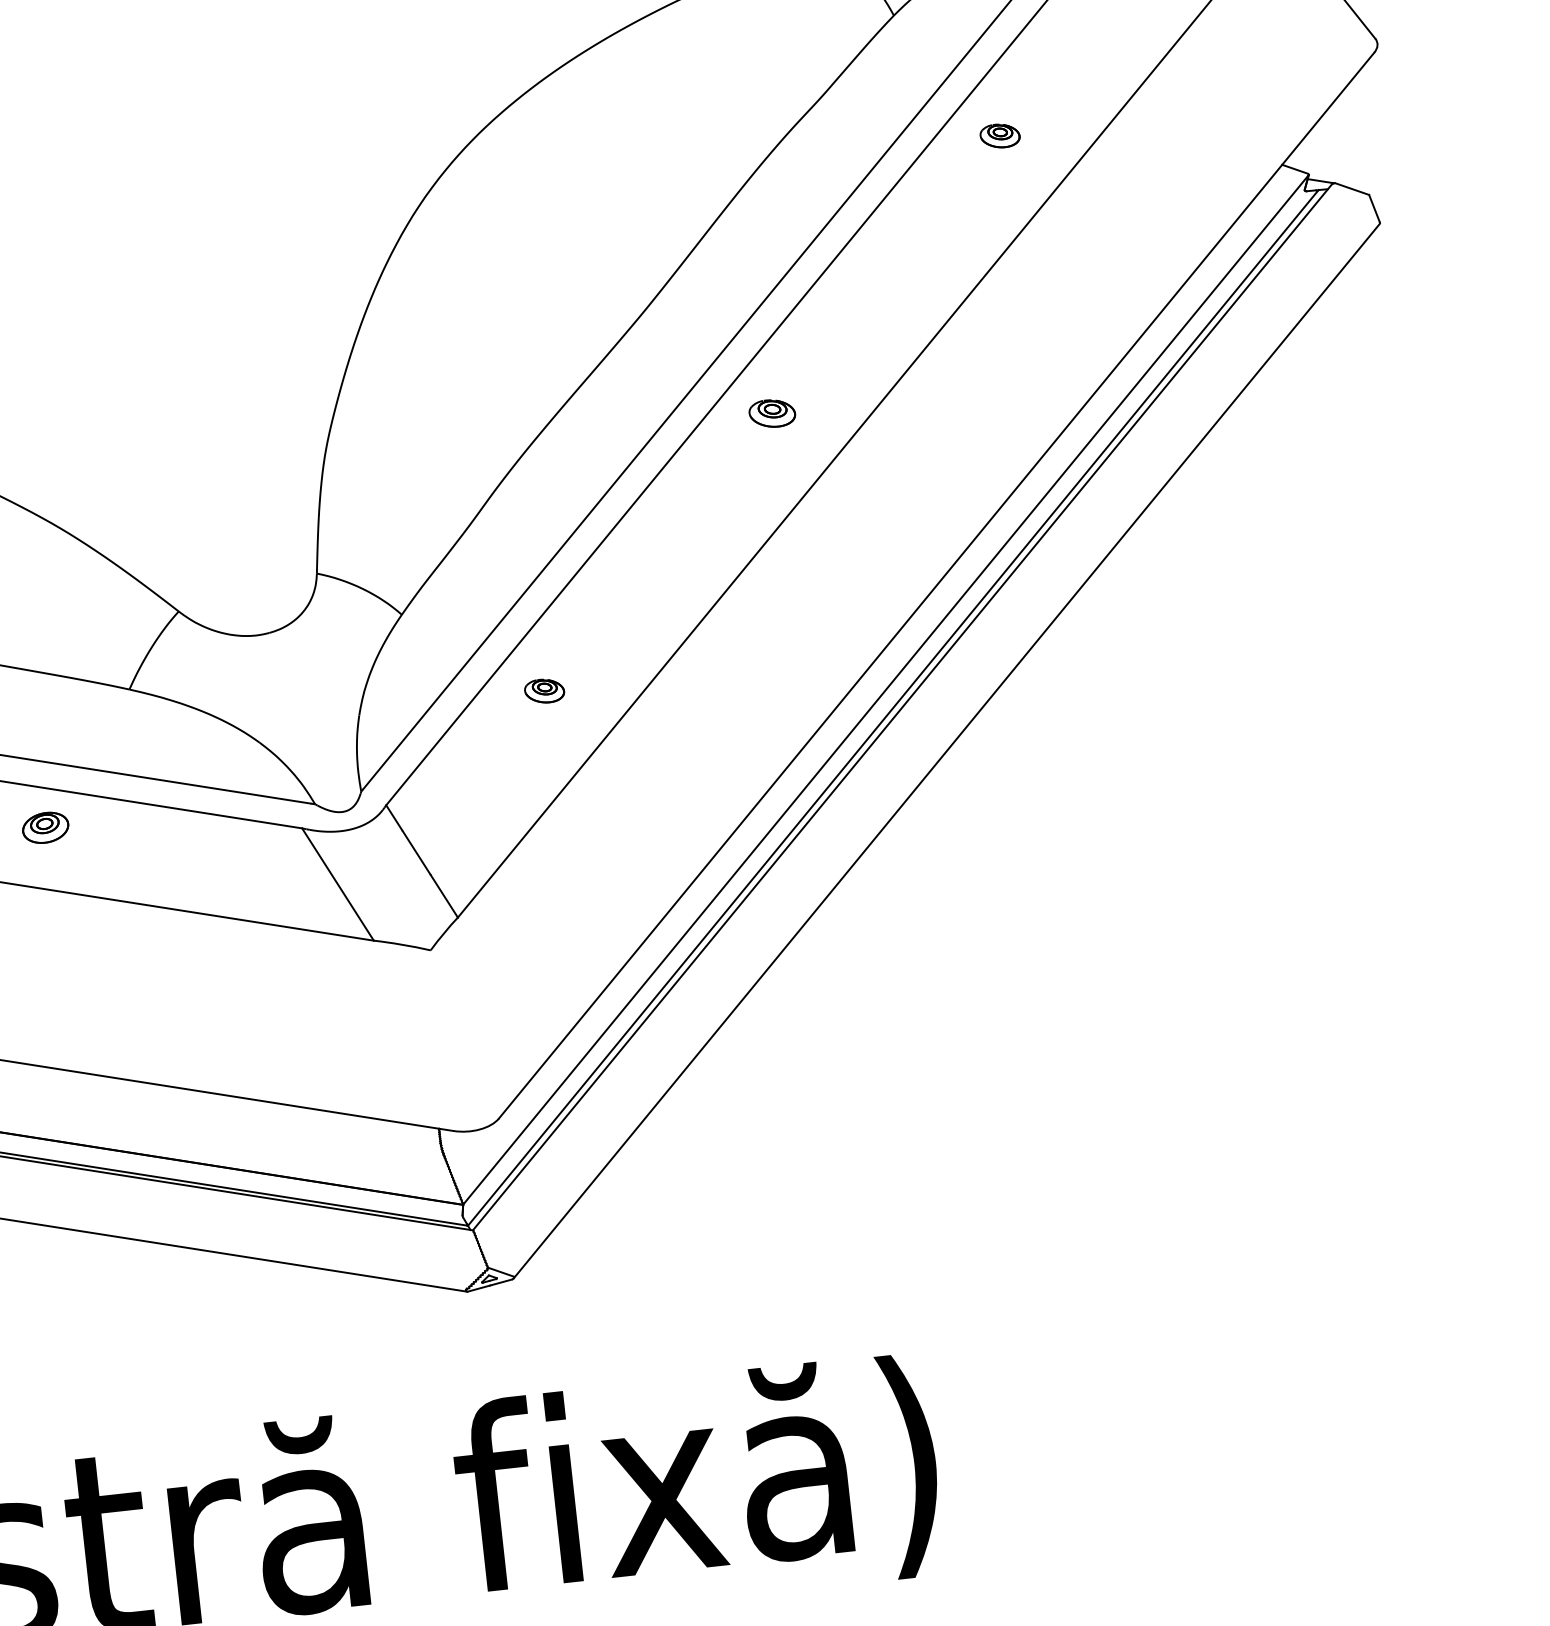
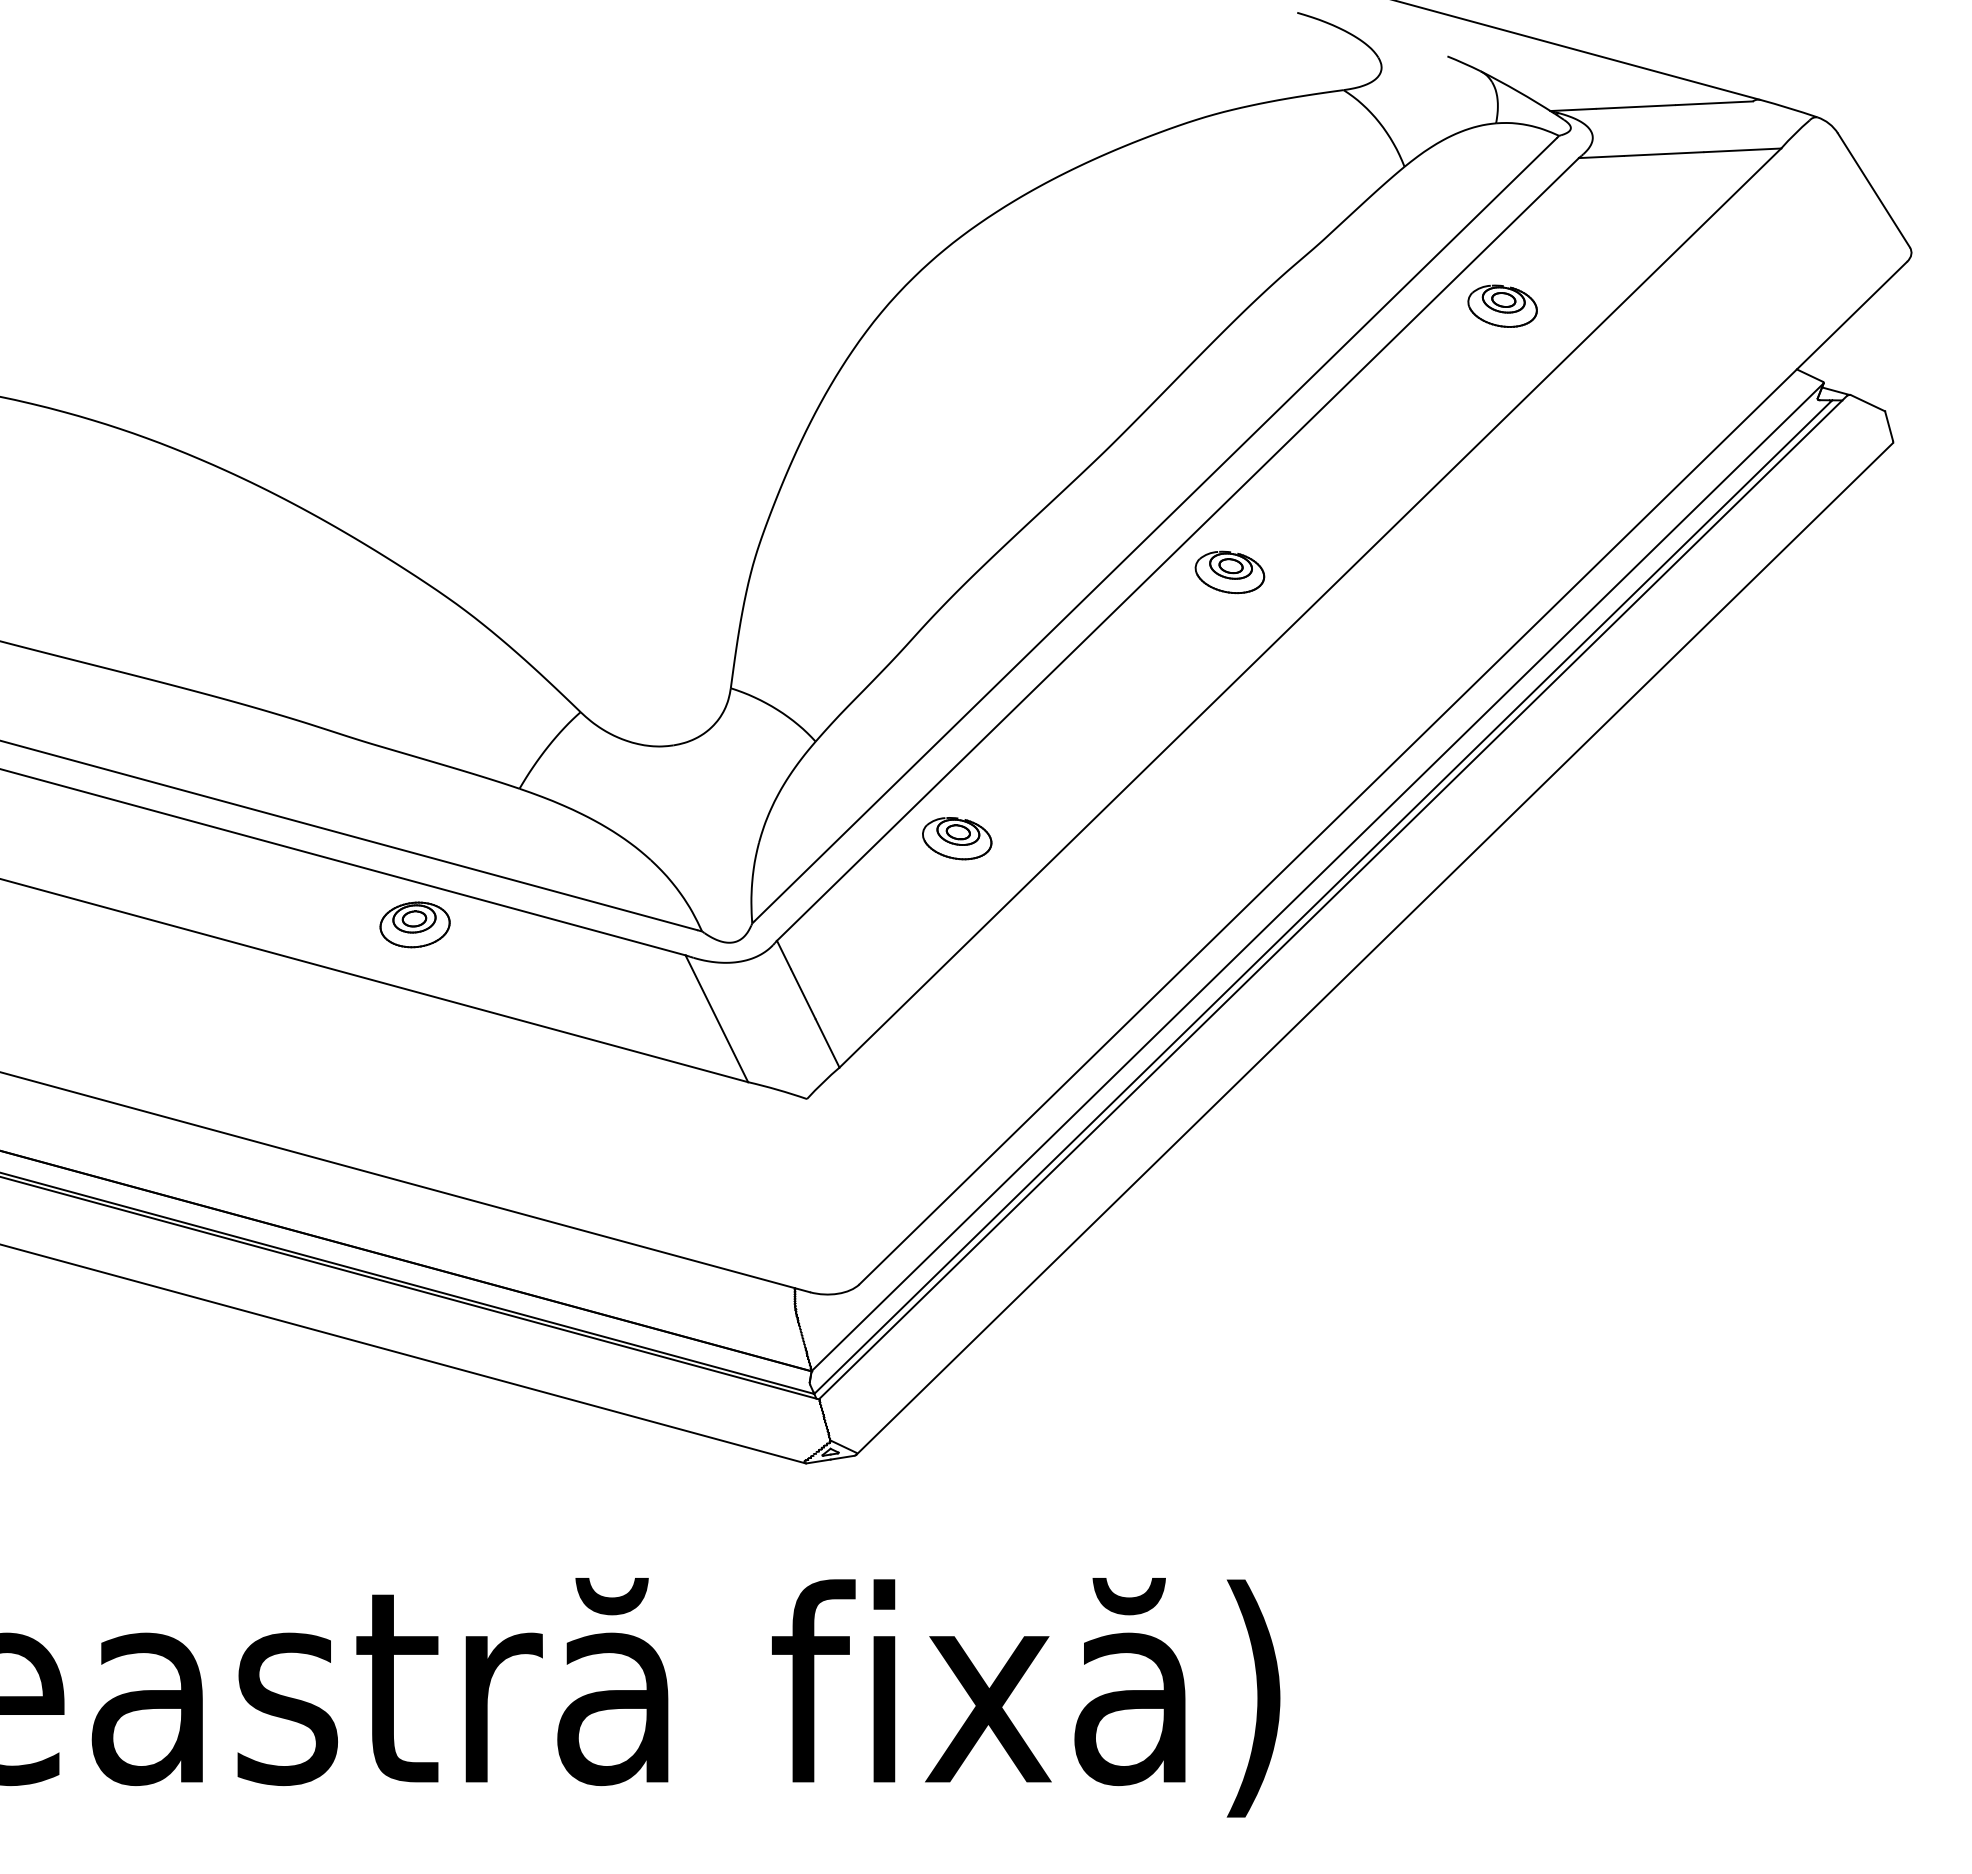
part: (999, 135) -> (1502, 305), size x1.67
part: (771, 413) -> (1229, 572), size x1.43
part: (544, 690) -> (957, 838), size x1.67
part: (45, 827) -> (414, 924), size x1.43

